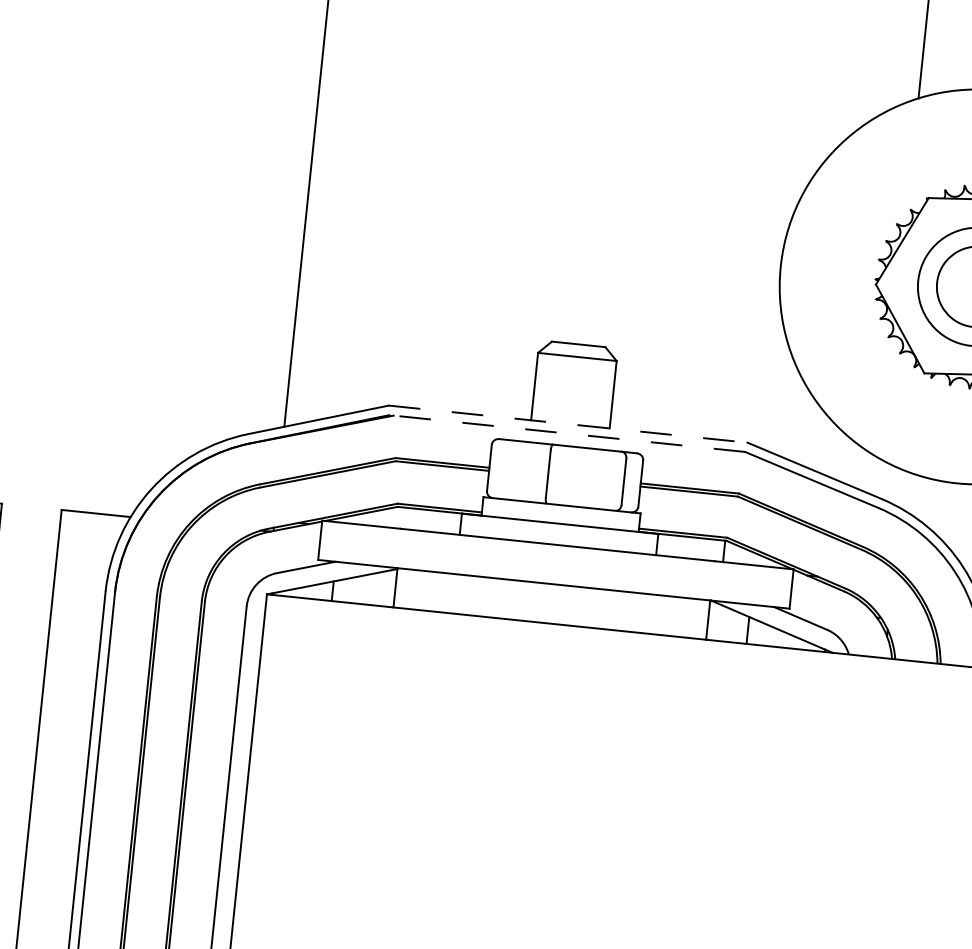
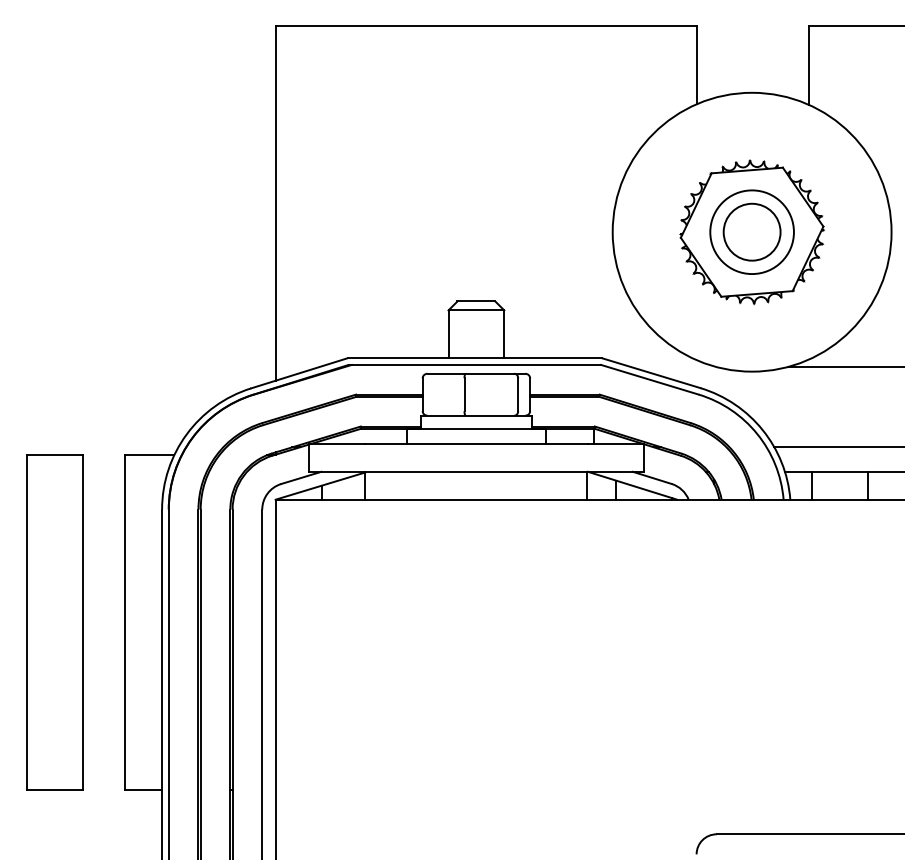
line: (569, 424) -> (475, 358), dashed -> solid
line: (566, 432) -> (474, 364), dashed -> solid

